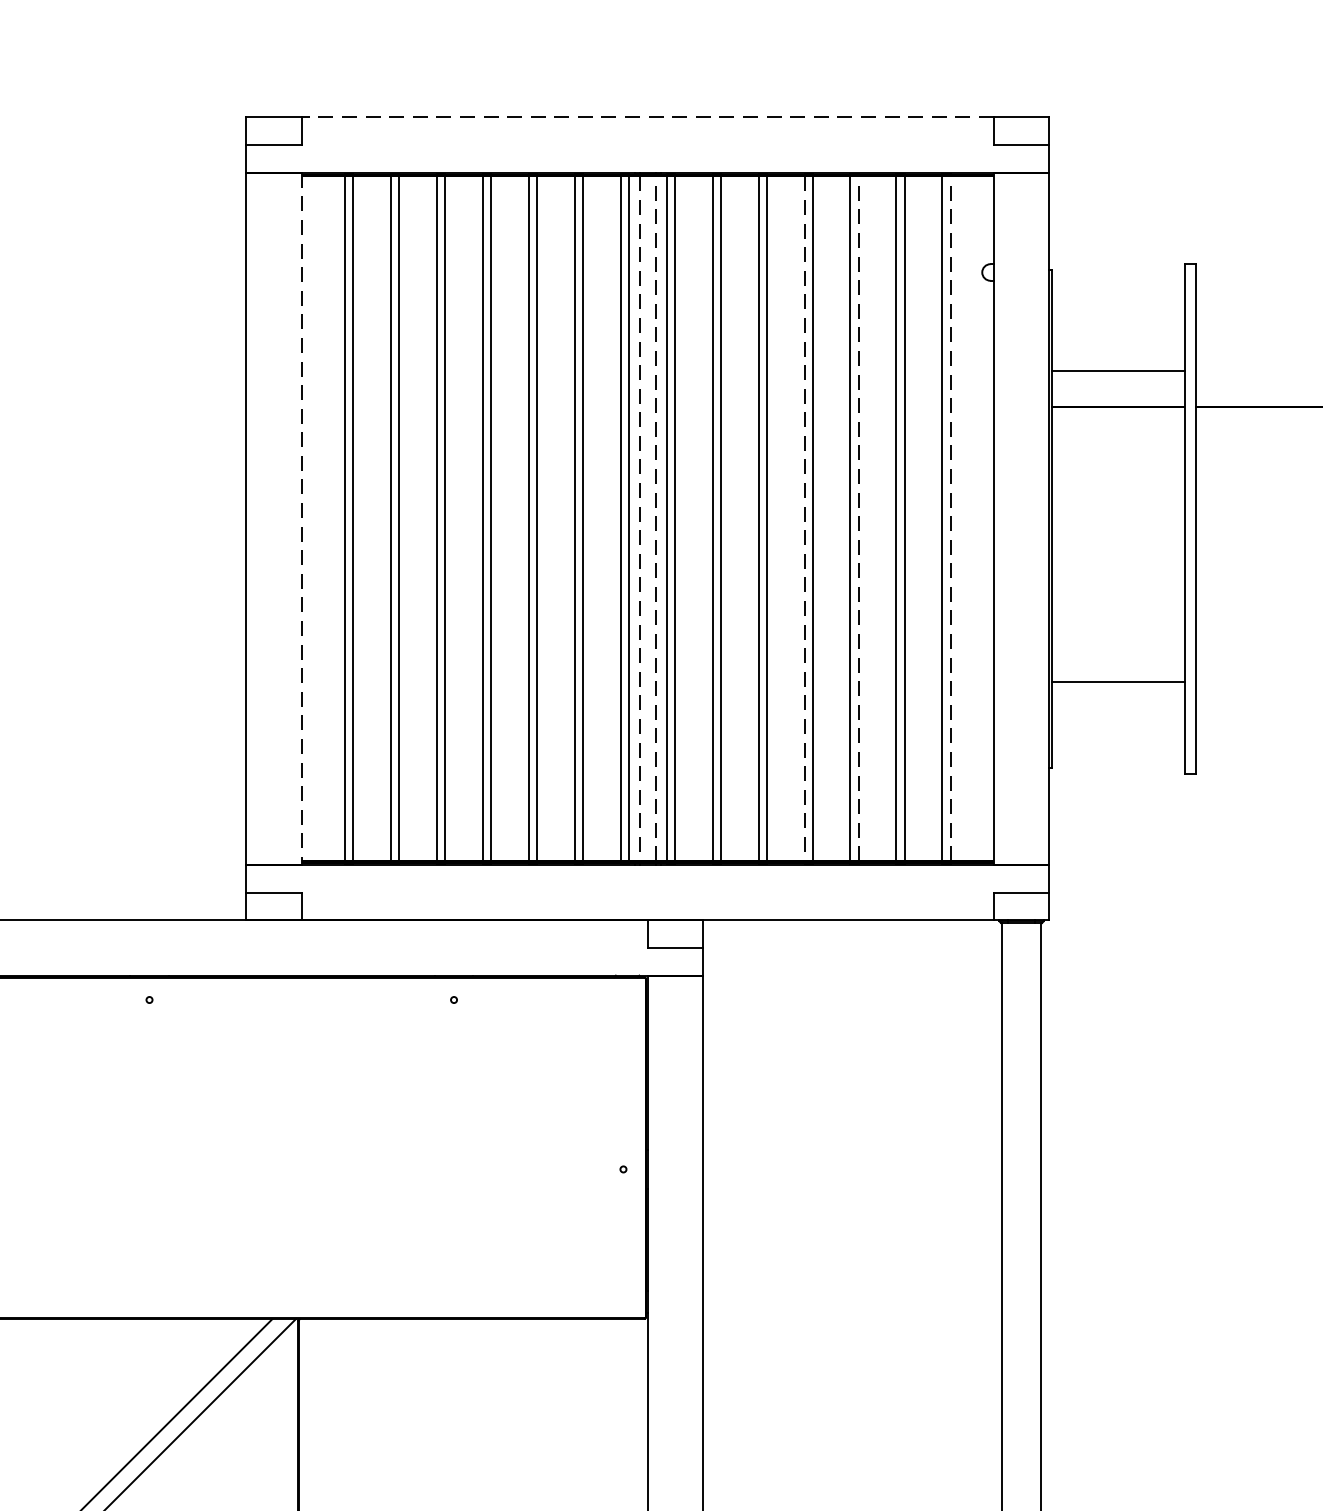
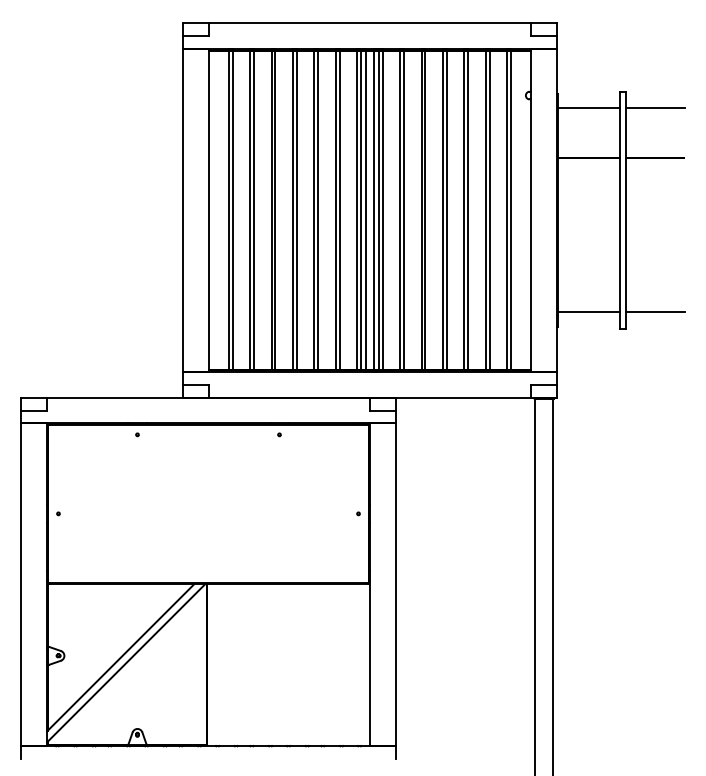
line: (646, 117) -> (369, 23), dashed -> solid
line: (1258, 300) -> (654, 108), added
line: (1118, 370) -> (589, 108), moved
line: (301, 518) -> (208, 210), dashed -> solid
line: (640, 518) -> (366, 210), dashed -> solid
line: (655, 518) -> (373, 210), dashed -> solid
line: (803, 518) -> (442, 210), dashed -> solid
line: (859, 518) -> (468, 210), dashed -> solid
line: (951, 518) -> (511, 210), dashed -> solid
line: (1118, 681) -> (589, 312), moved
line: (1258, 737) -> (654, 312), added

